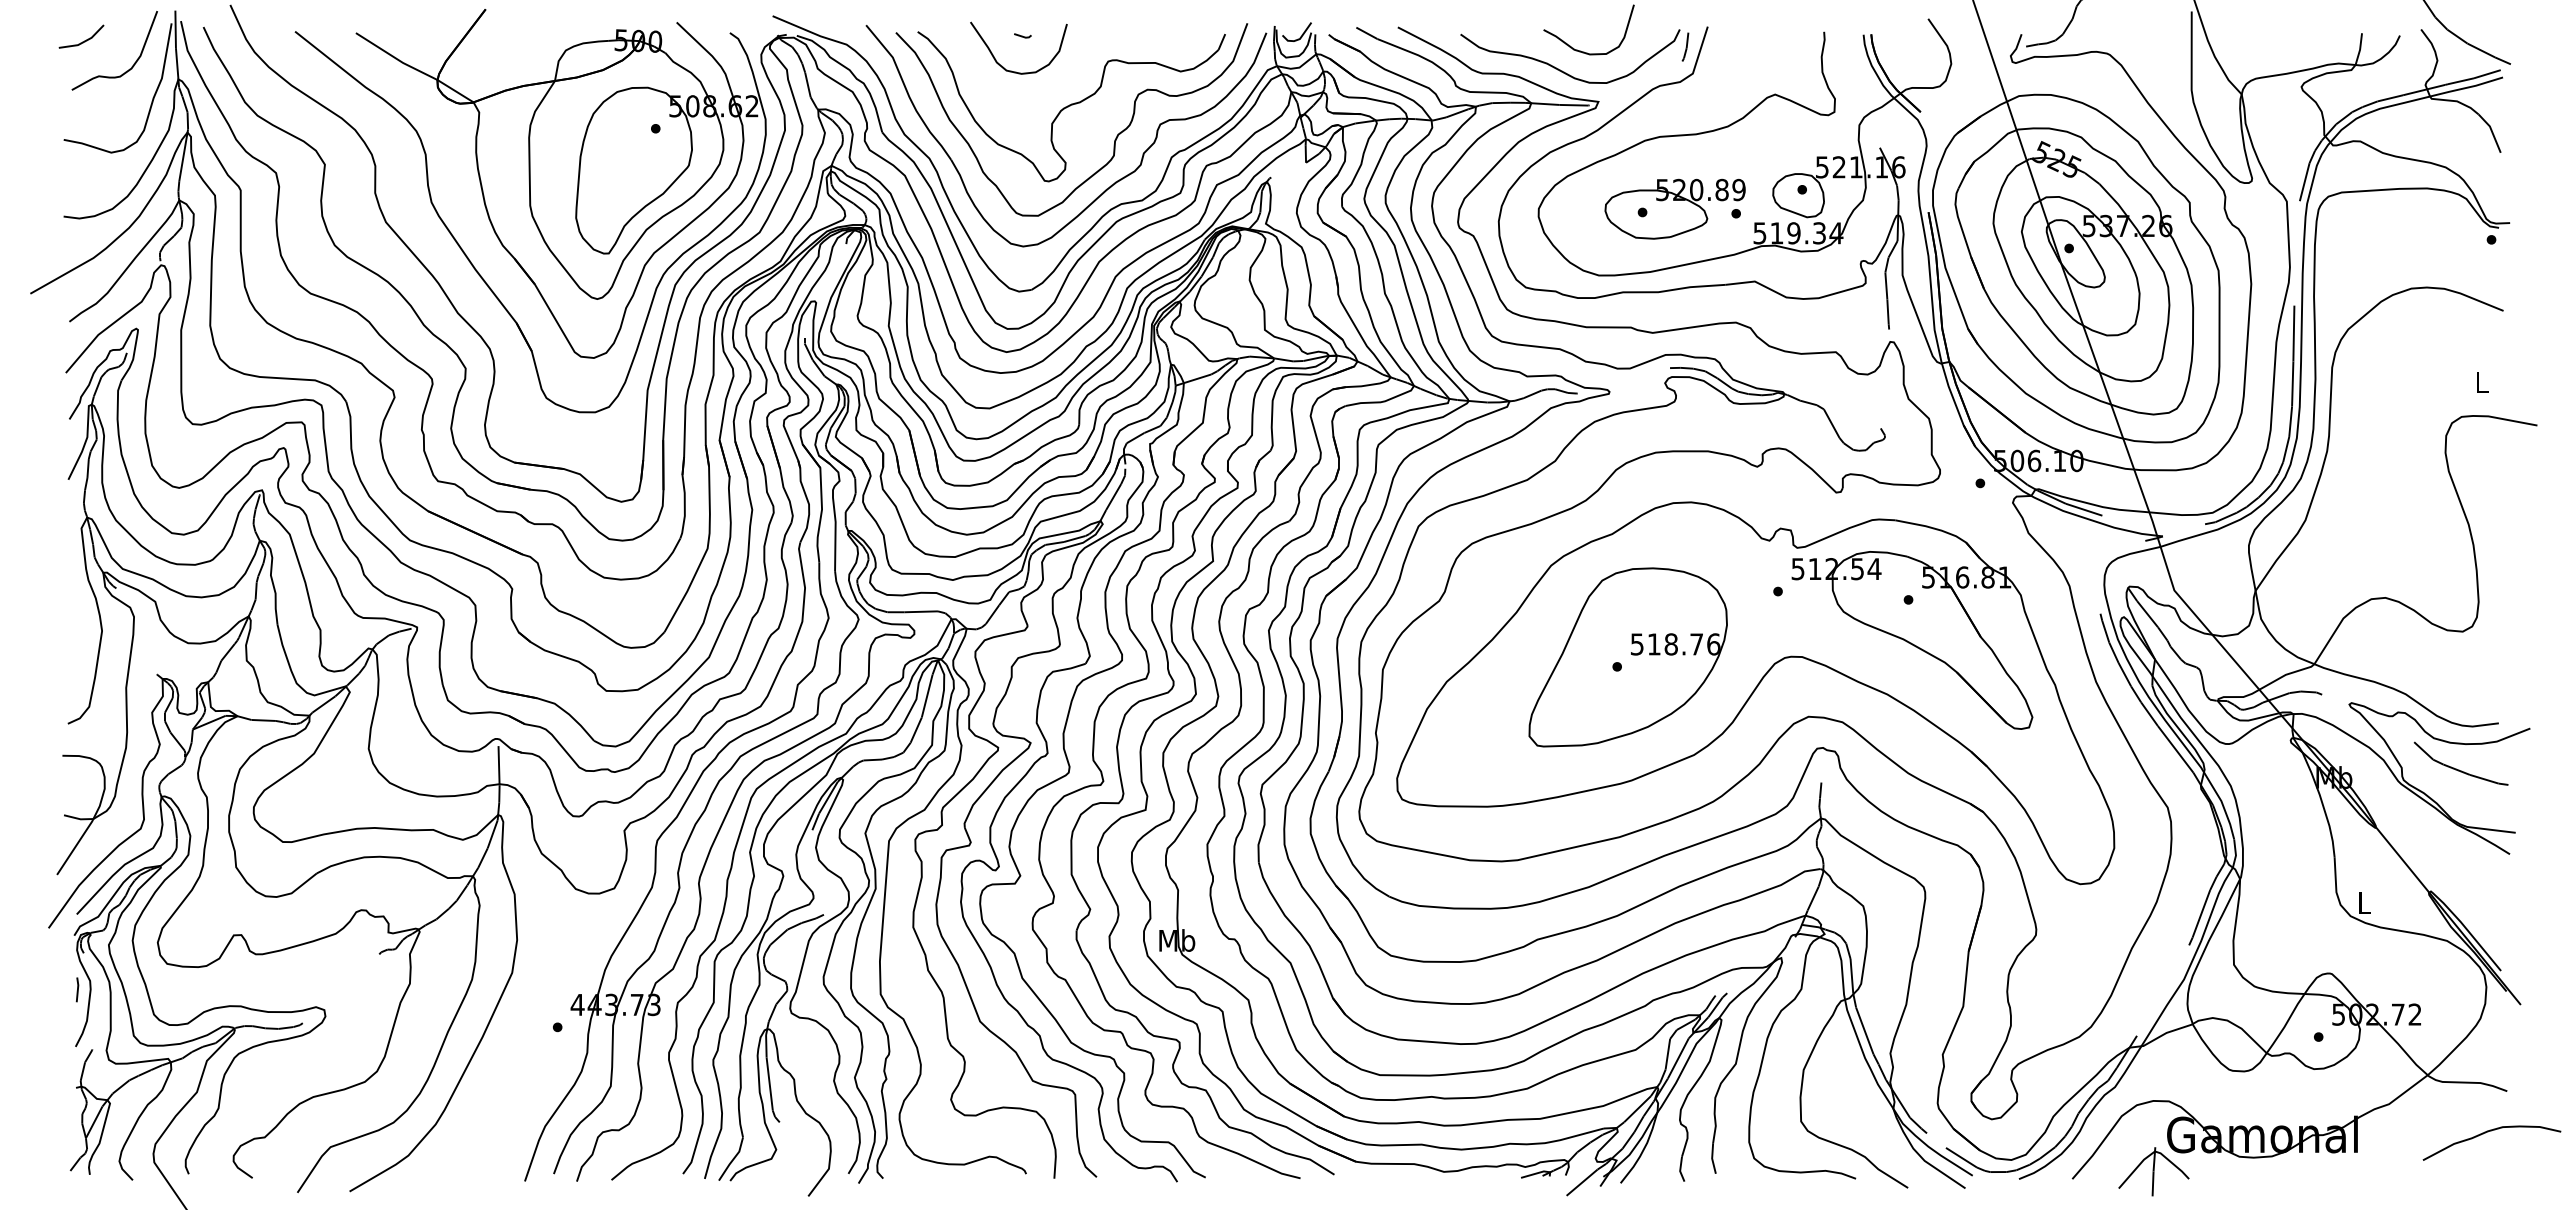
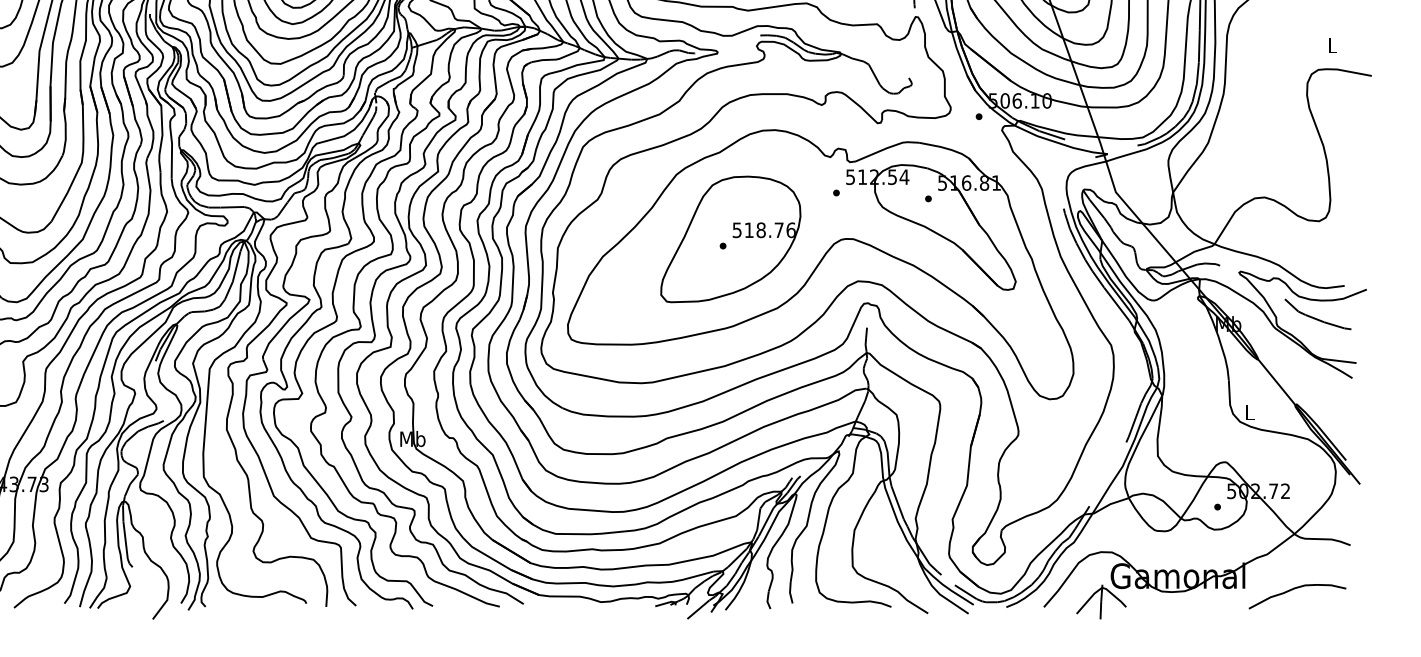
curve: (2488, 1132) -> (1295, 589), moved

